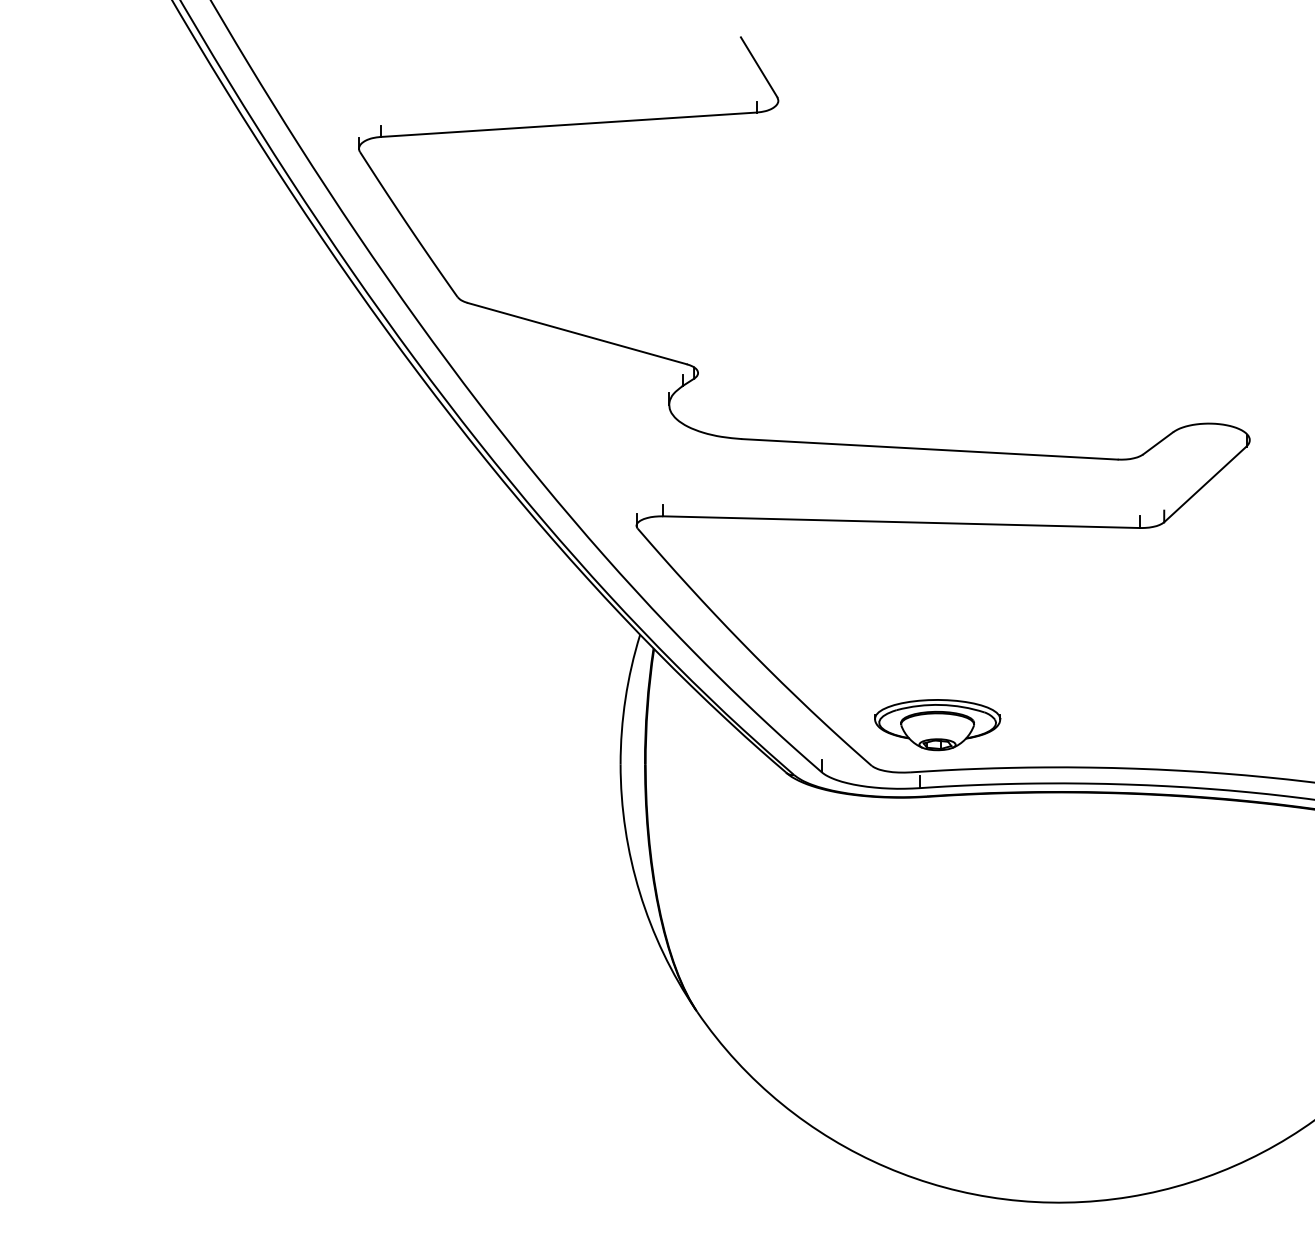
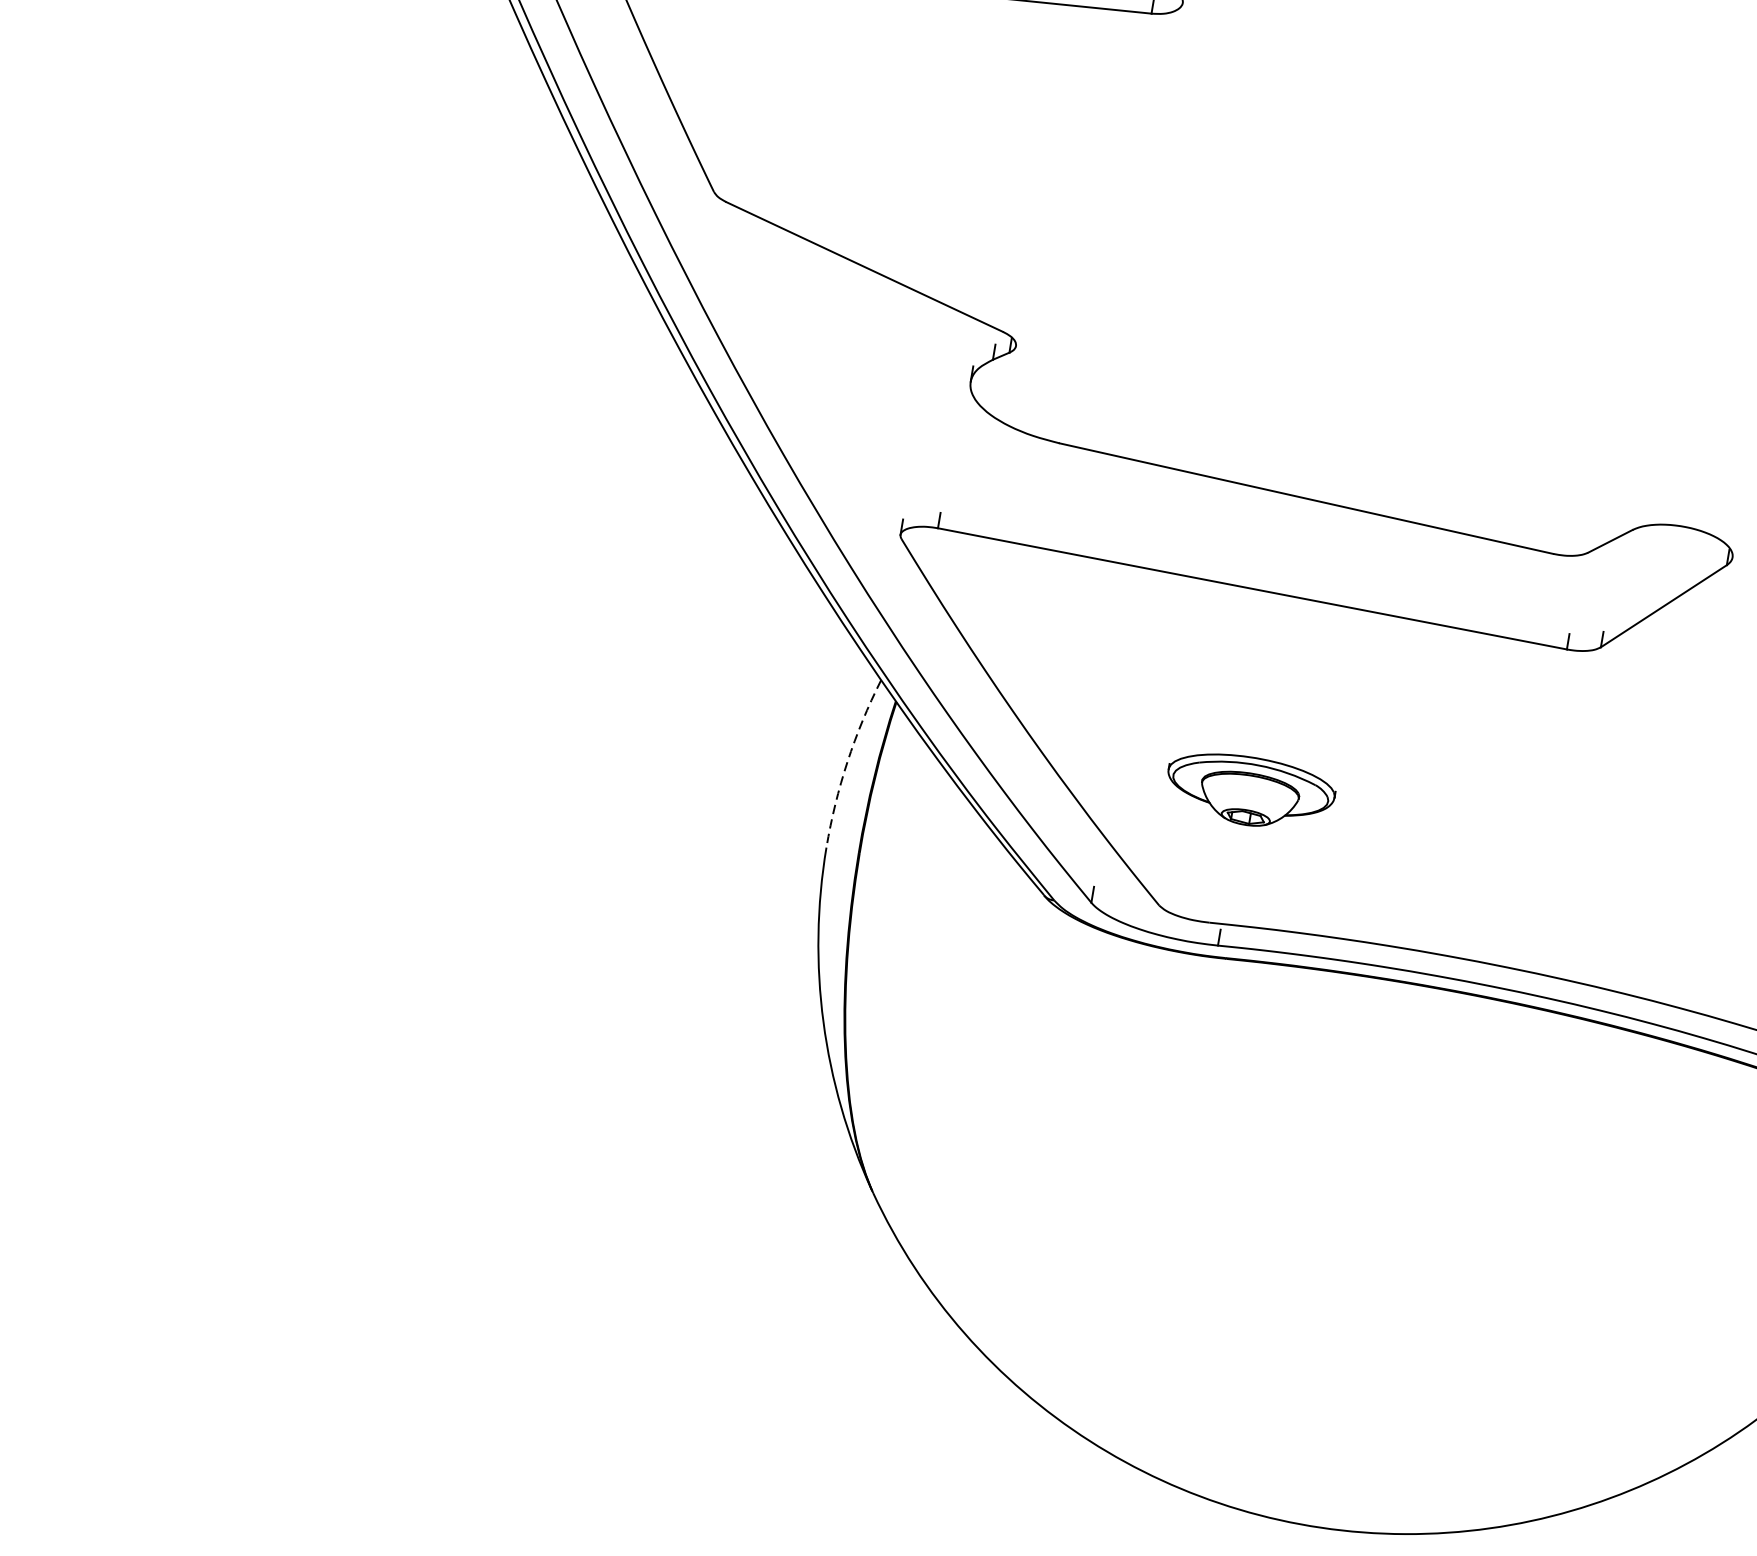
arc: (625, 698) -> (847, 761), solid -> dashed
part: (937, 725) -> (1249, 791), moved

